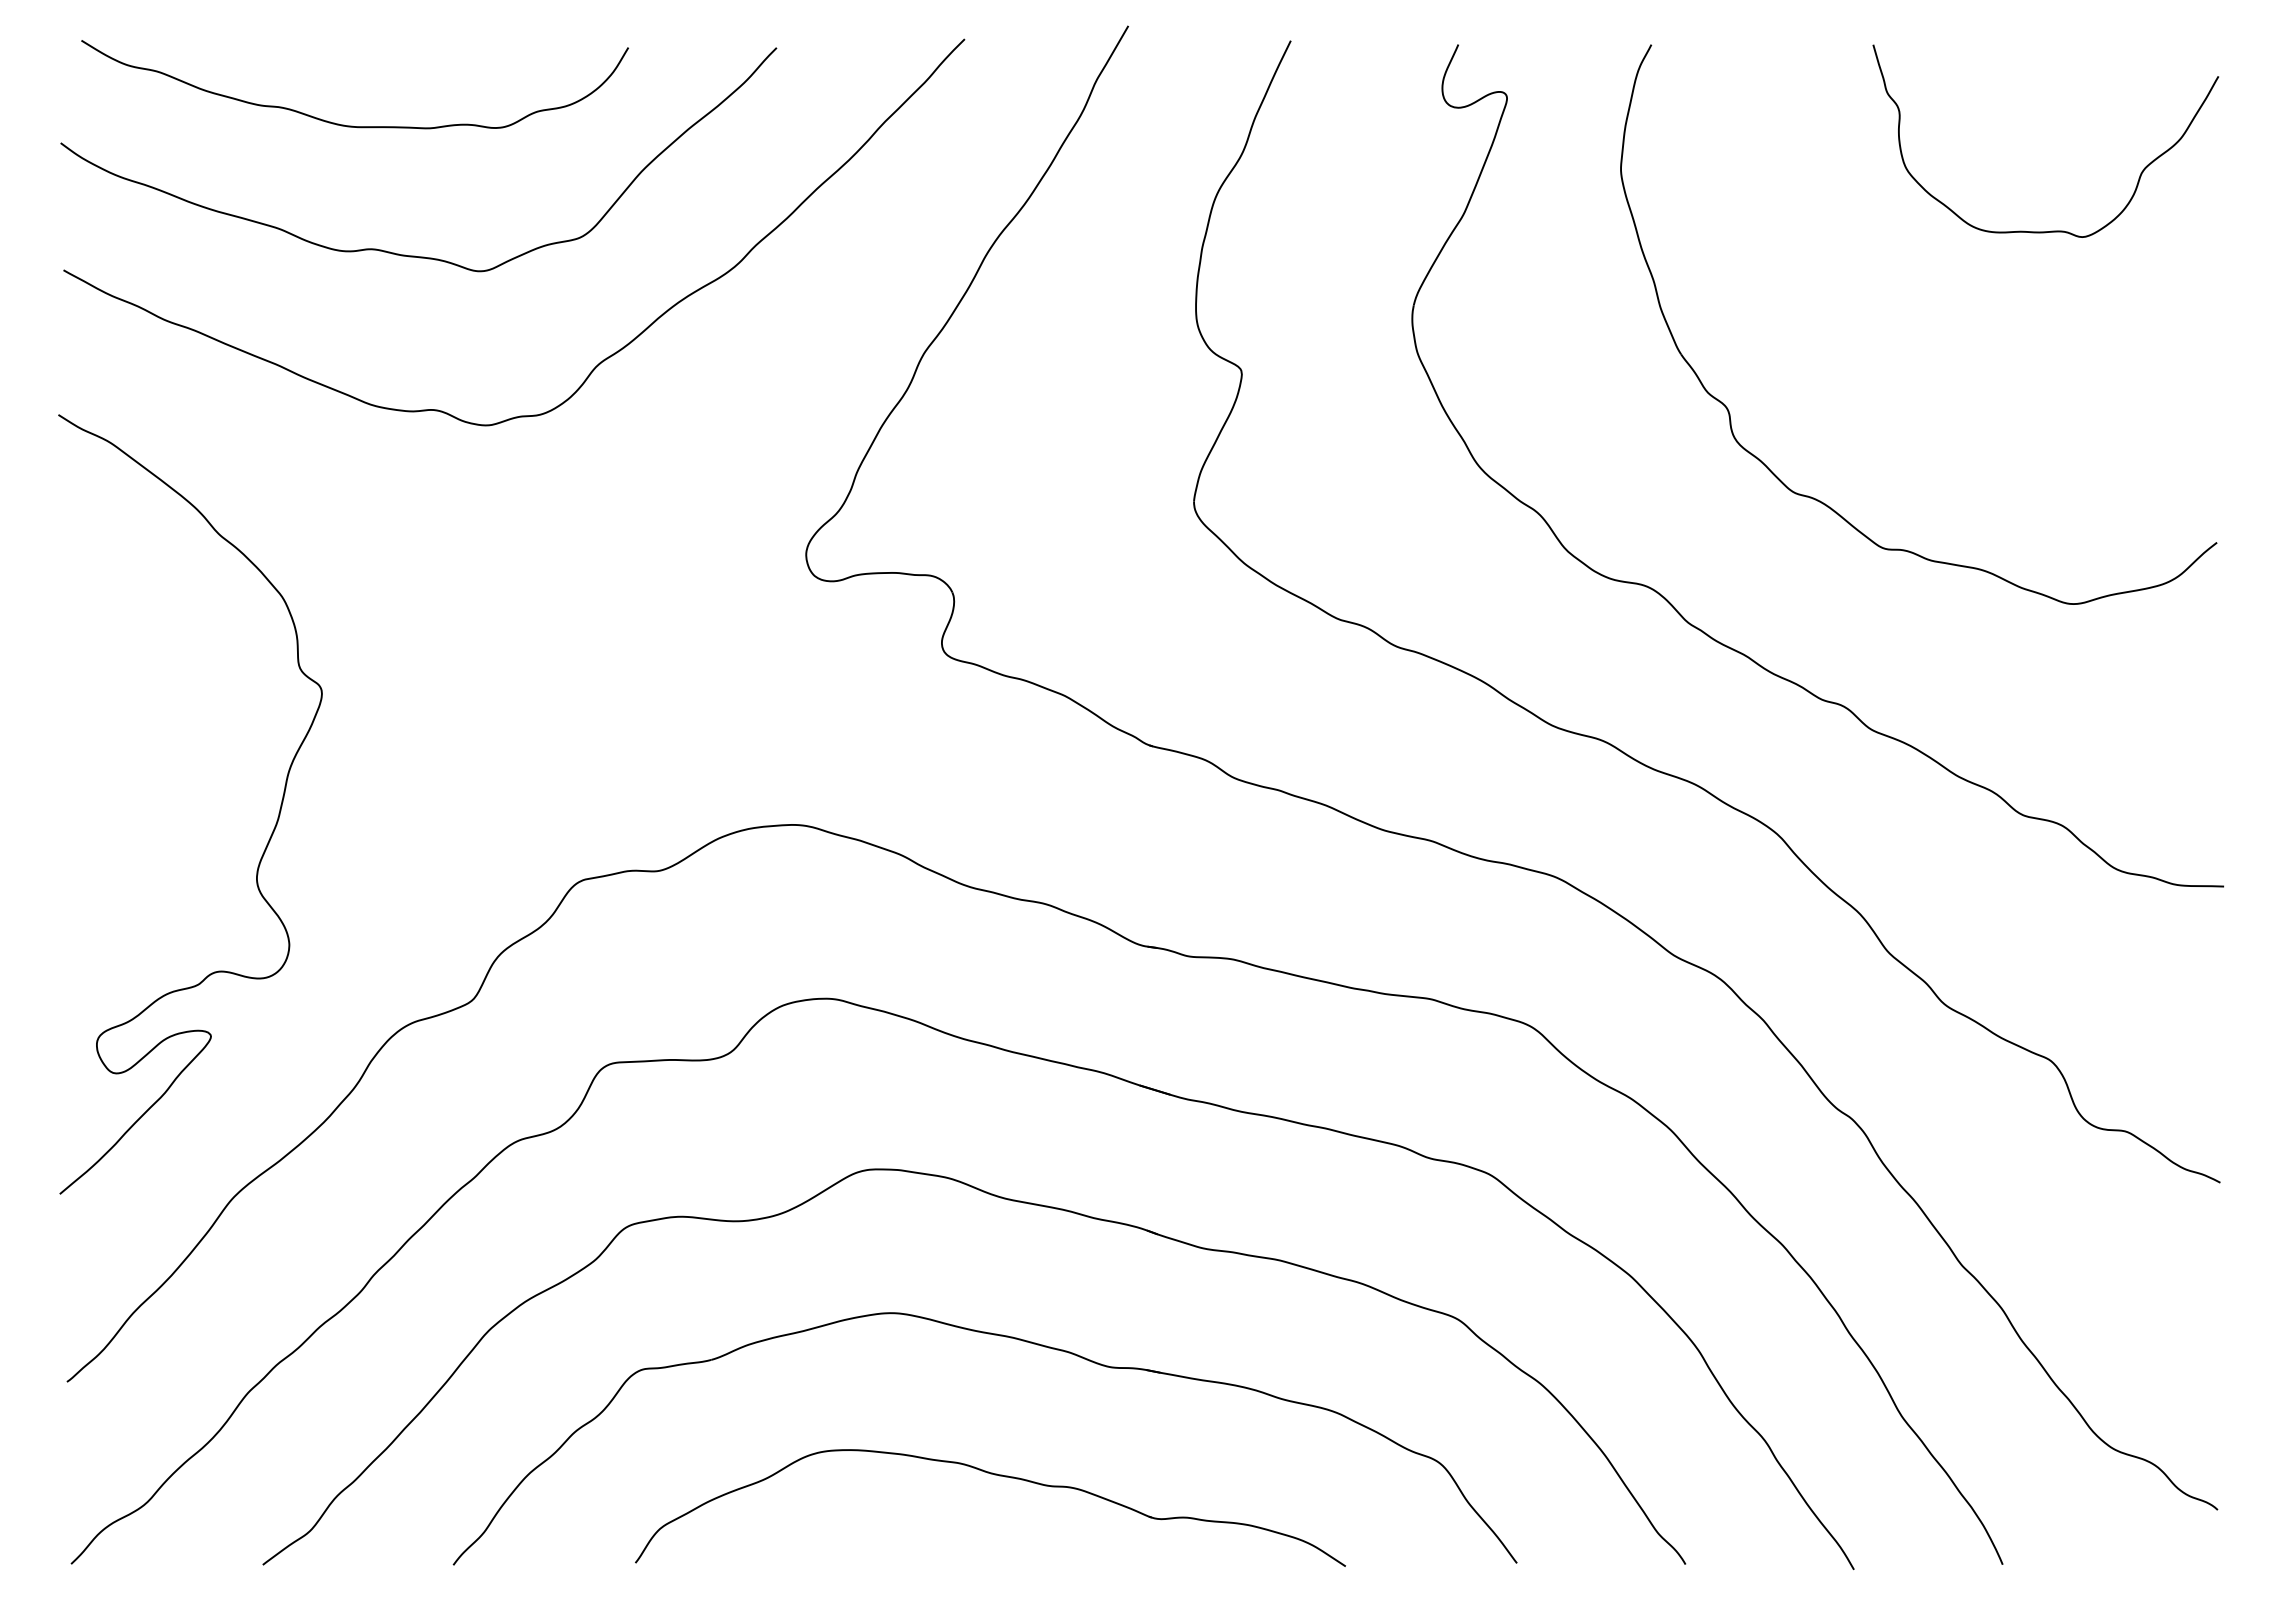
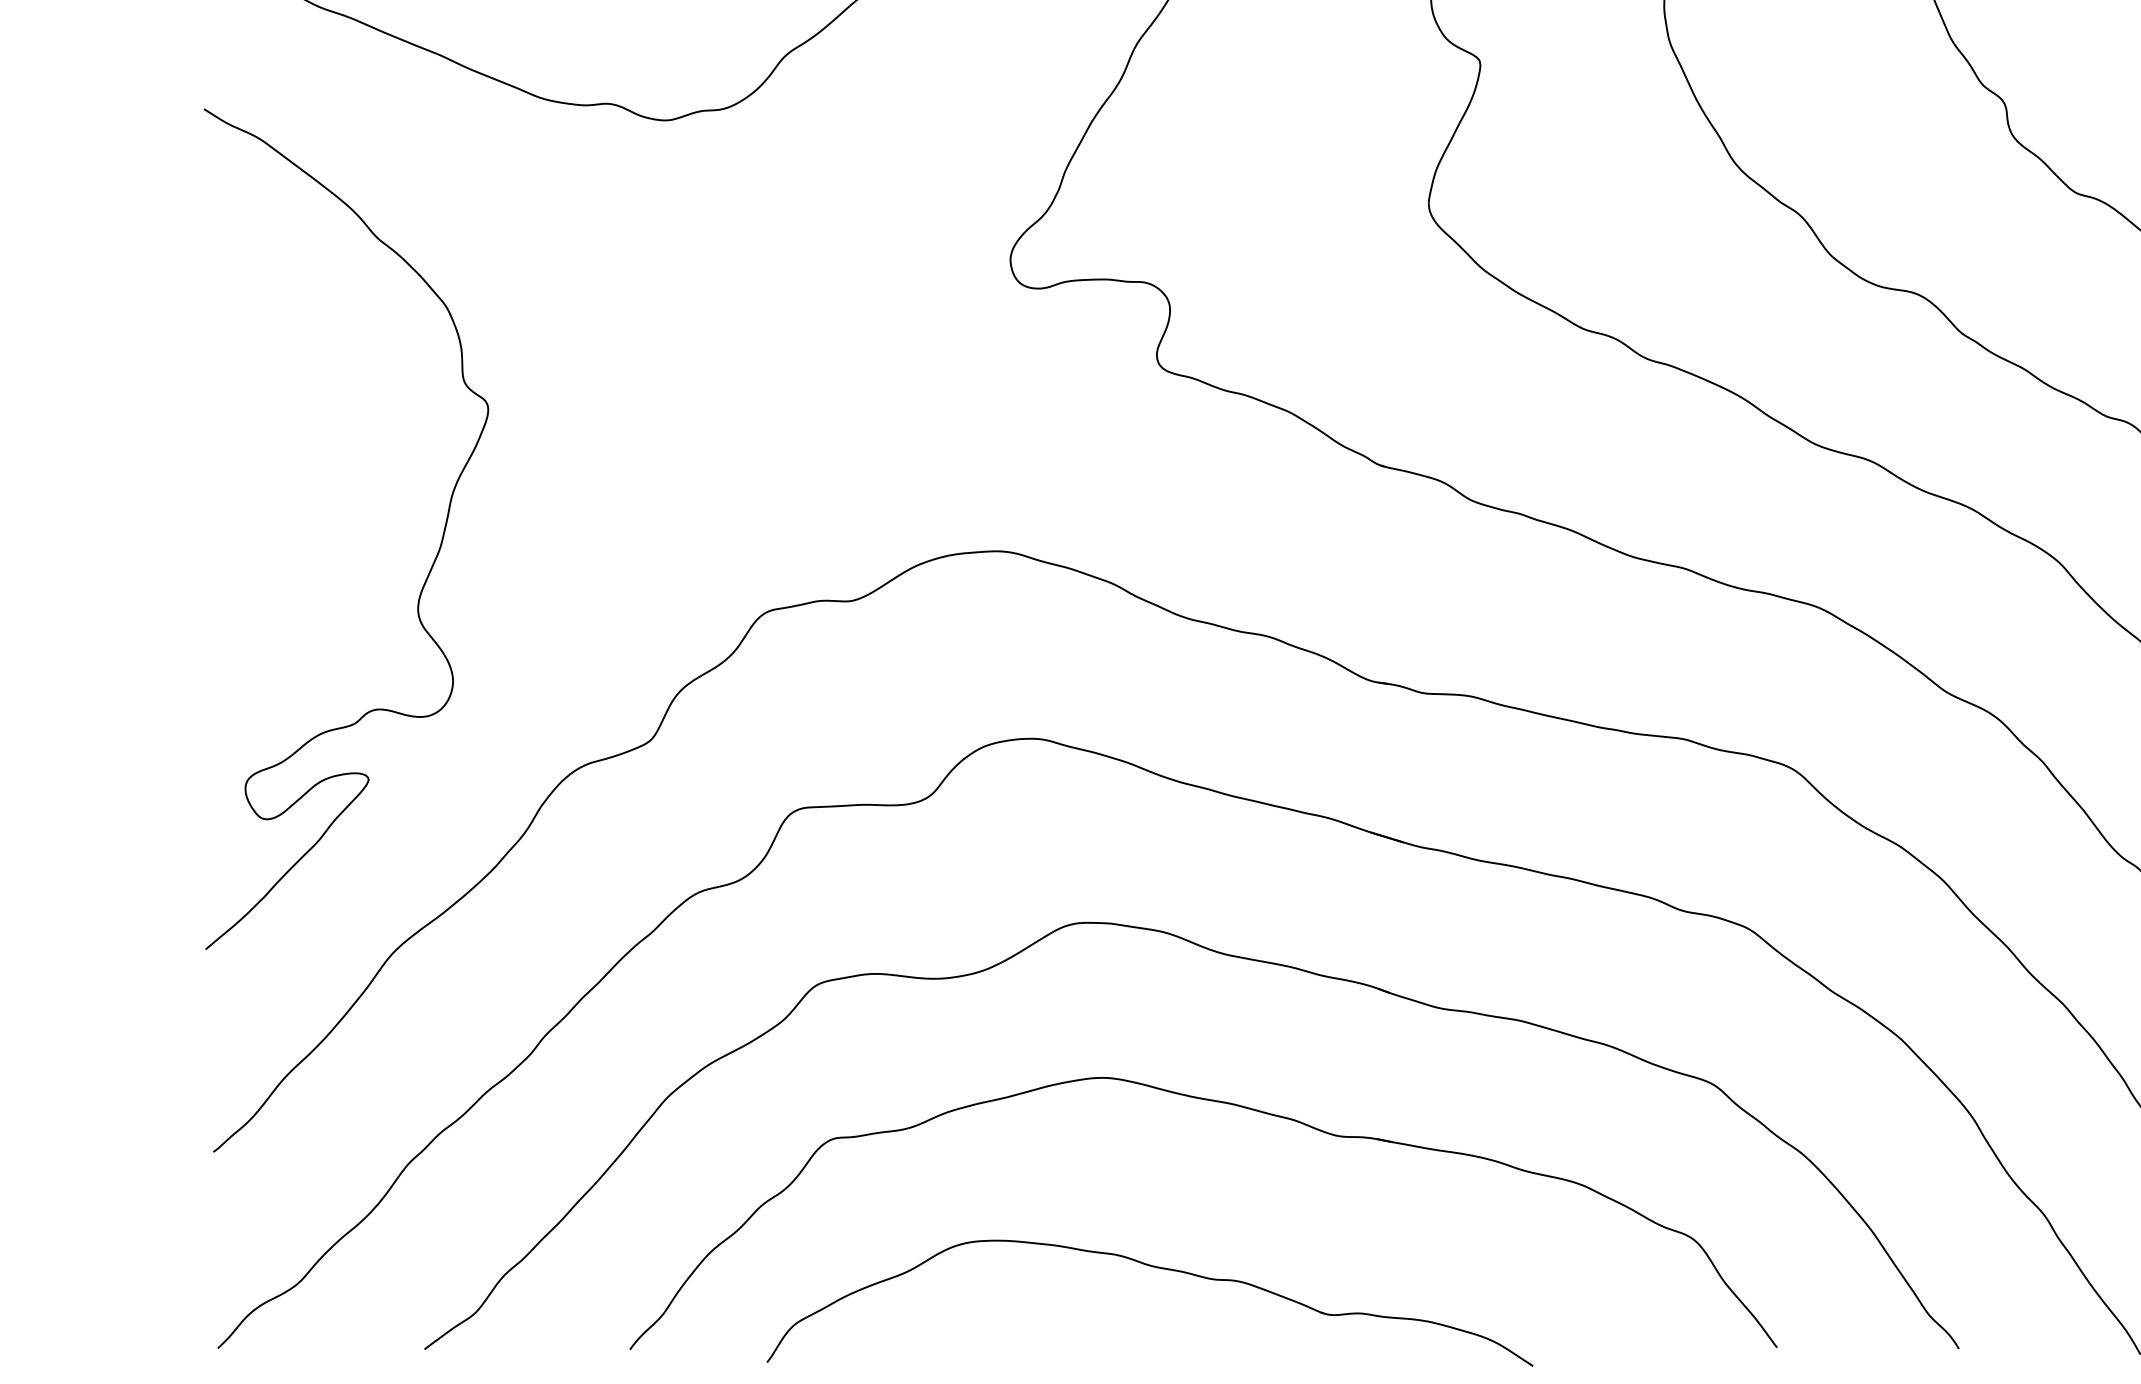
part: (994, 1475) -> (1154, 1268), moved

